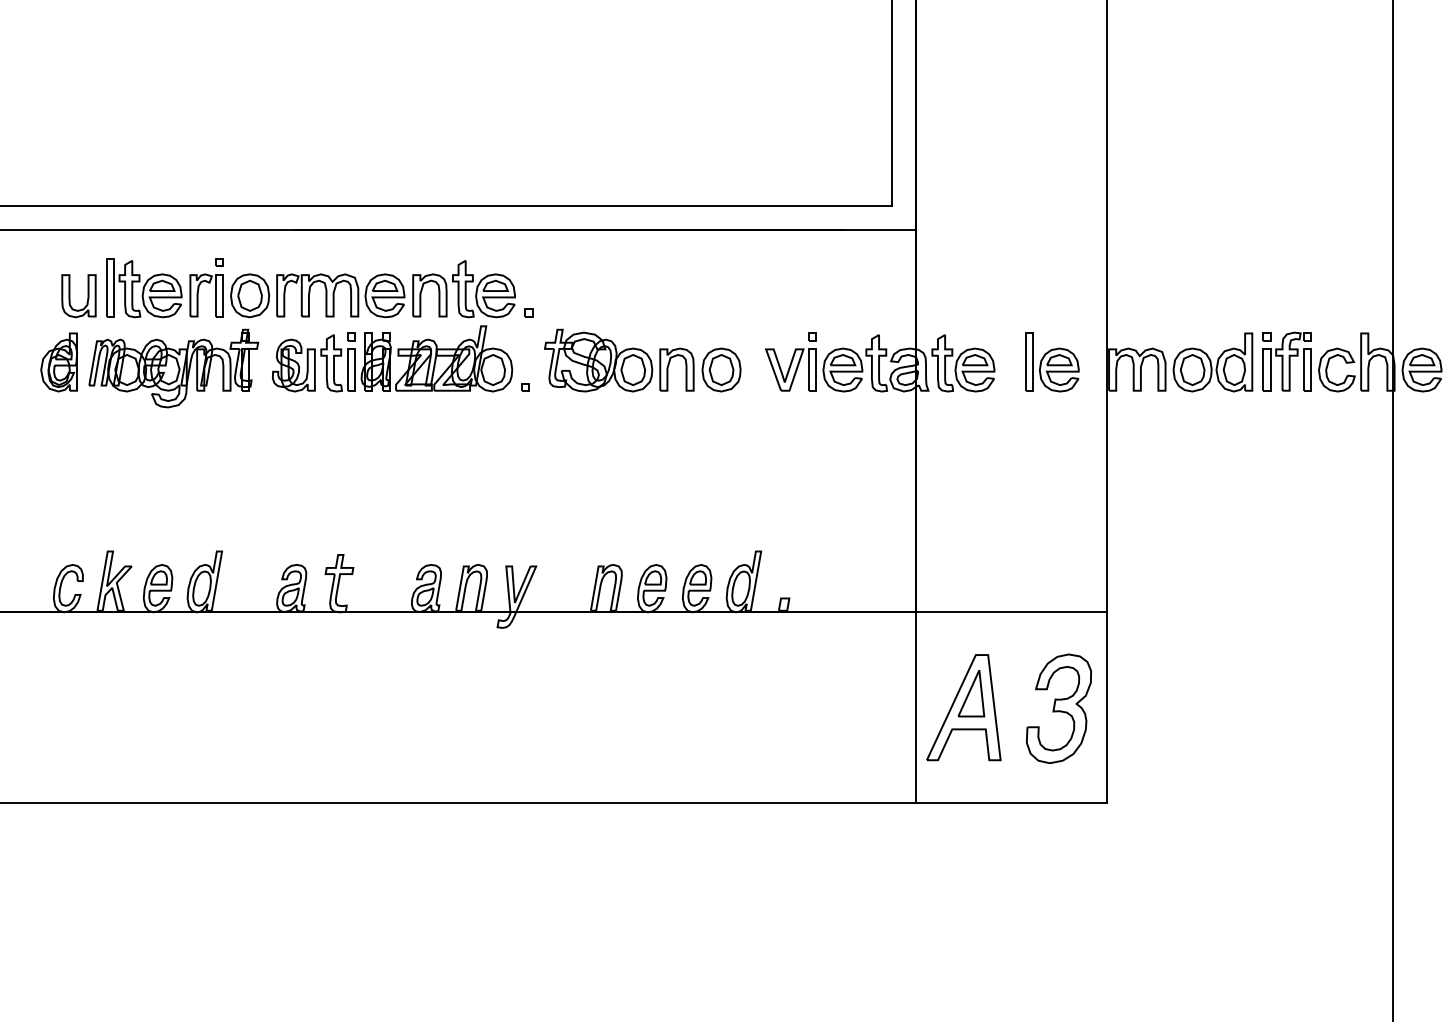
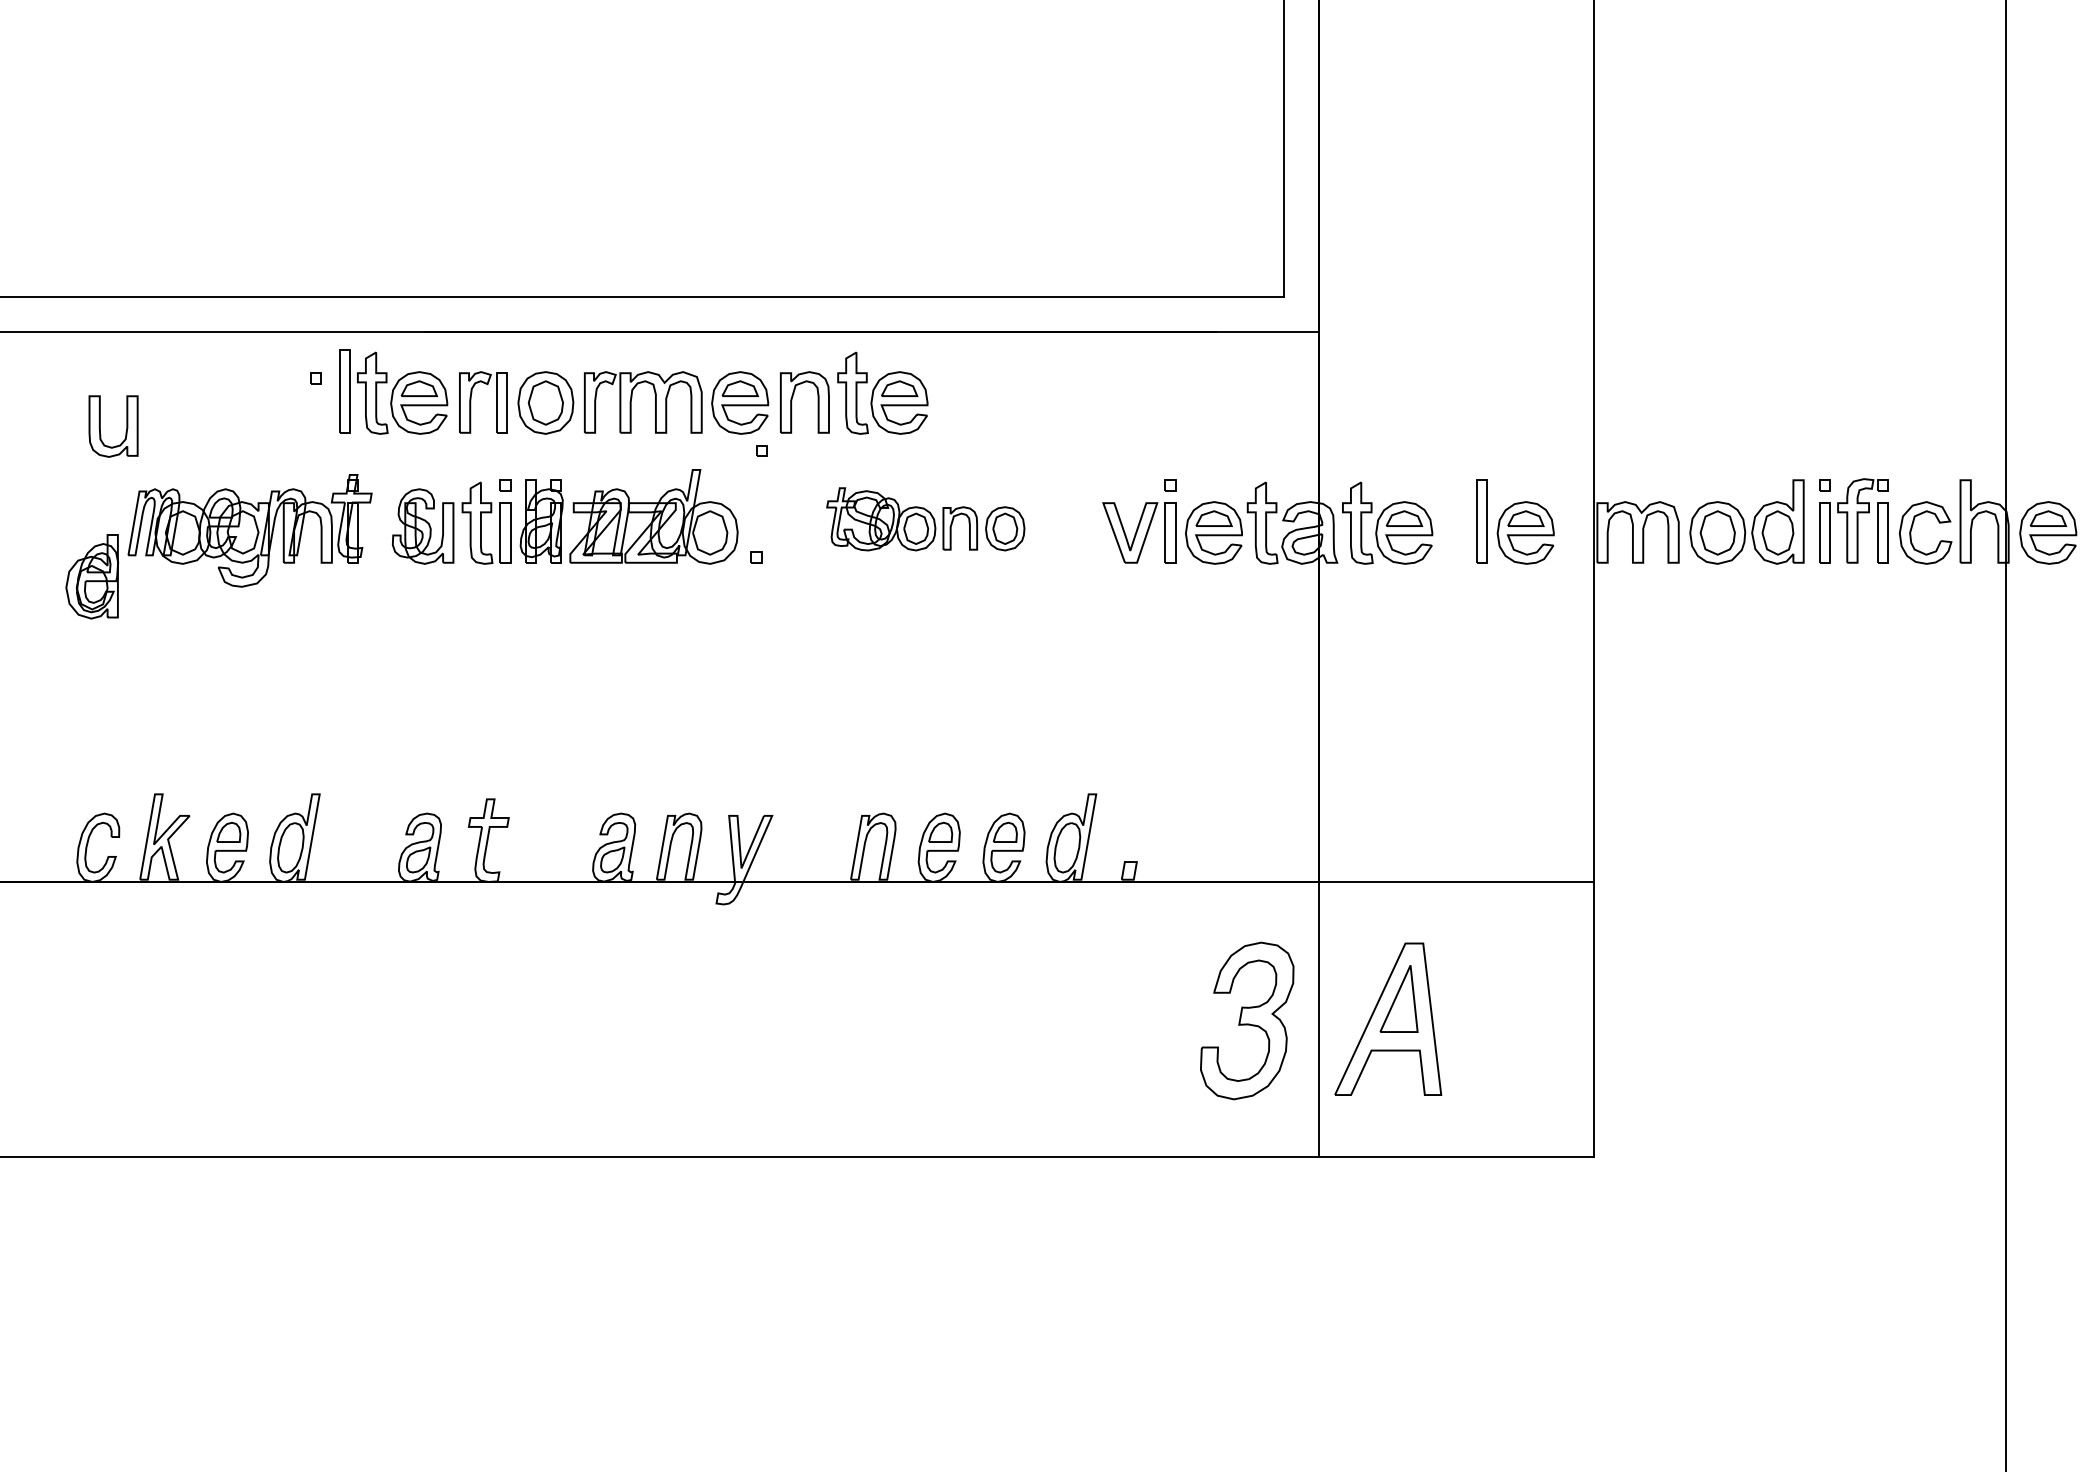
part: (310, 288) -> (632, 392), moved
part: (642, 360) -> (925, 519), size x0.7
part: (58, 362) -> (91, 576), moved
part: (1058, 708) -> (1246, 1020), moved

